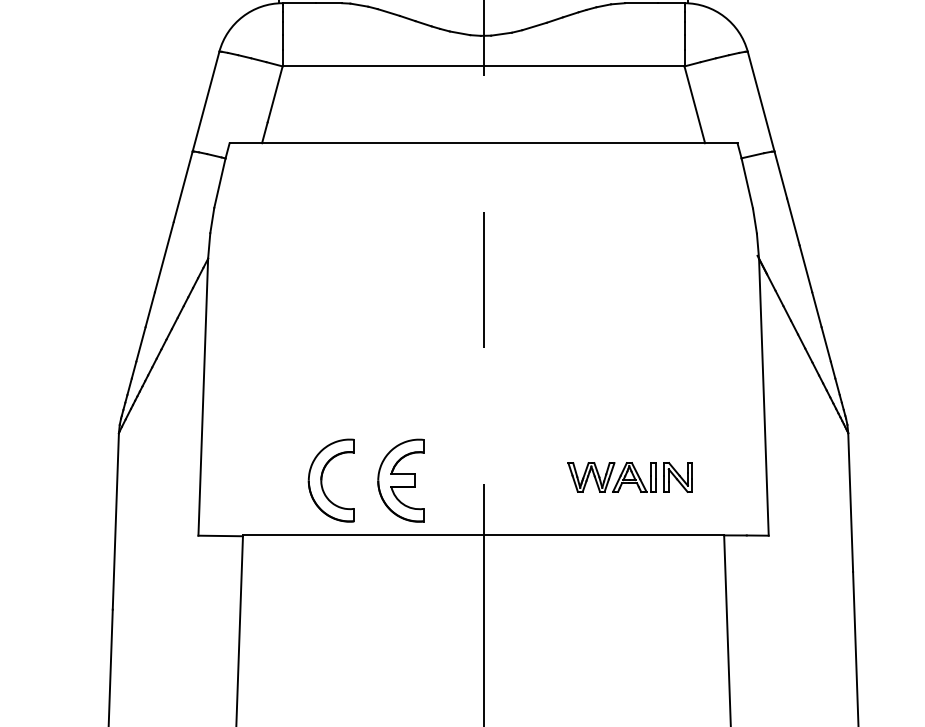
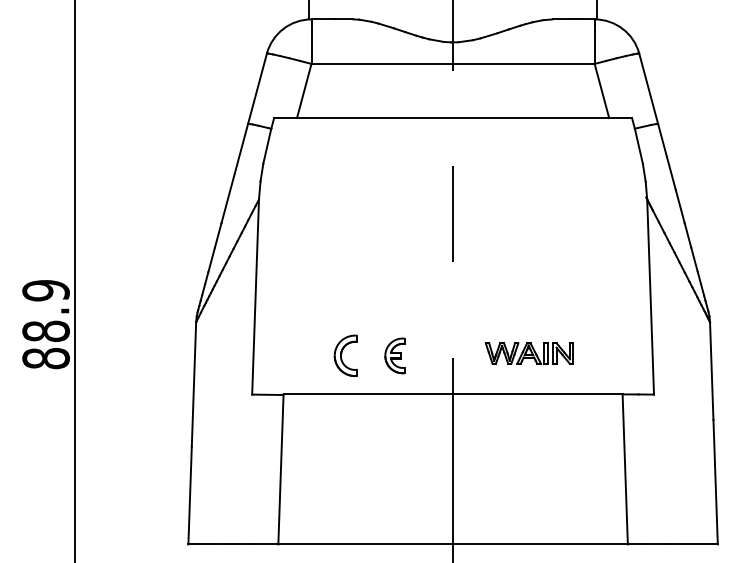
part: (628, 477) -> (528, 353), moved
part: (330, 480) -> (345, 355), size x0.7
part: (400, 480) -> (394, 355), size x0.6

